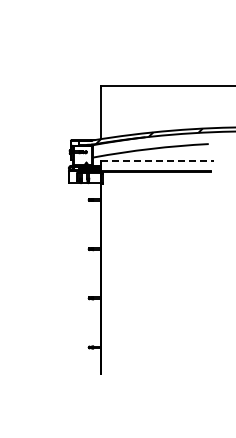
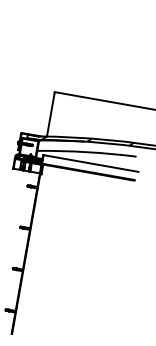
line: (158, 161) -> (91, 163), dashed -> solid

